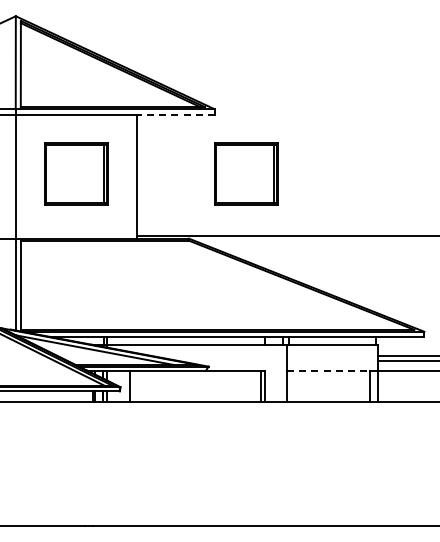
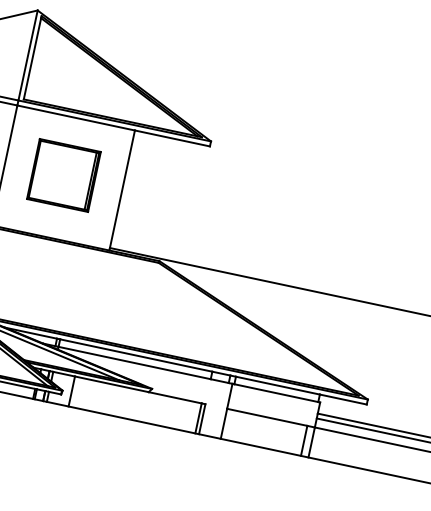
line: (176, 114) -> (172, 138), dashed -> solid
part: (246, 173) -> (228, 209), removed
line: (329, 370) -> (268, 417), dashed -> solid

